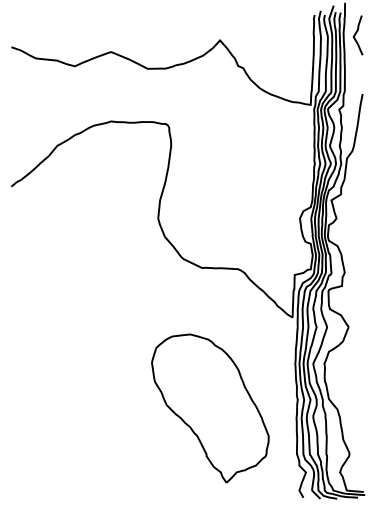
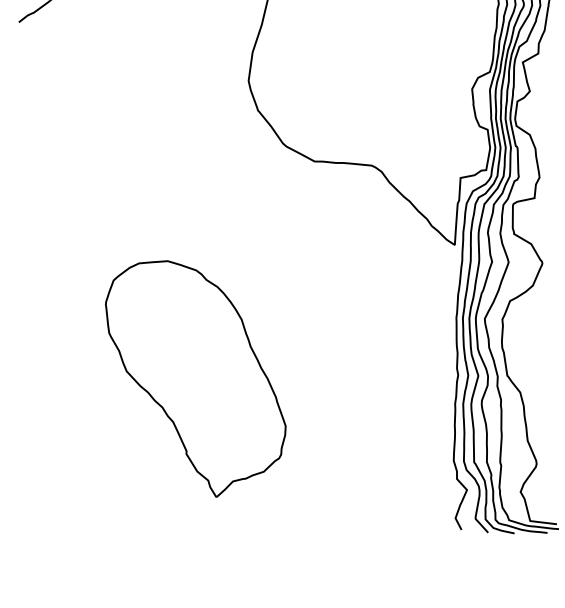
part: (210, 408) -> (195, 379), moved

